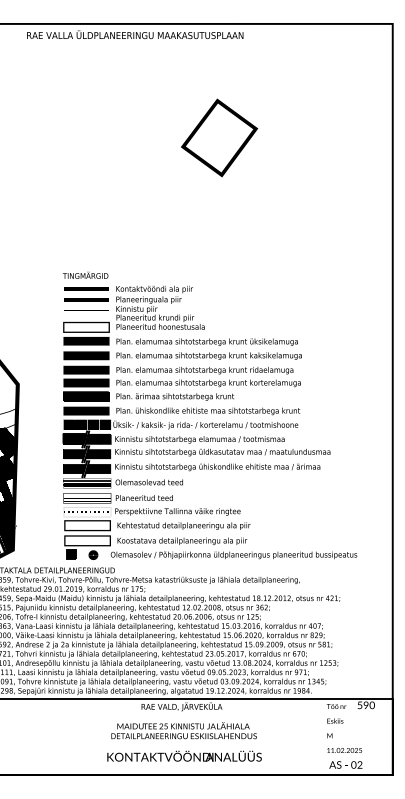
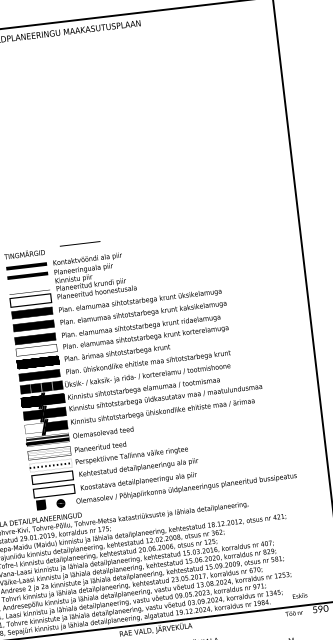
part: (219, 137) -> (129, 116), removed
line: (86, 310) -> (80, 244), moved
fill: (86, 382) -> (36, 349), removed
fill: (74, 468) -> (34, 427), removed
text: (335, 720) -> (300, 595), moved

